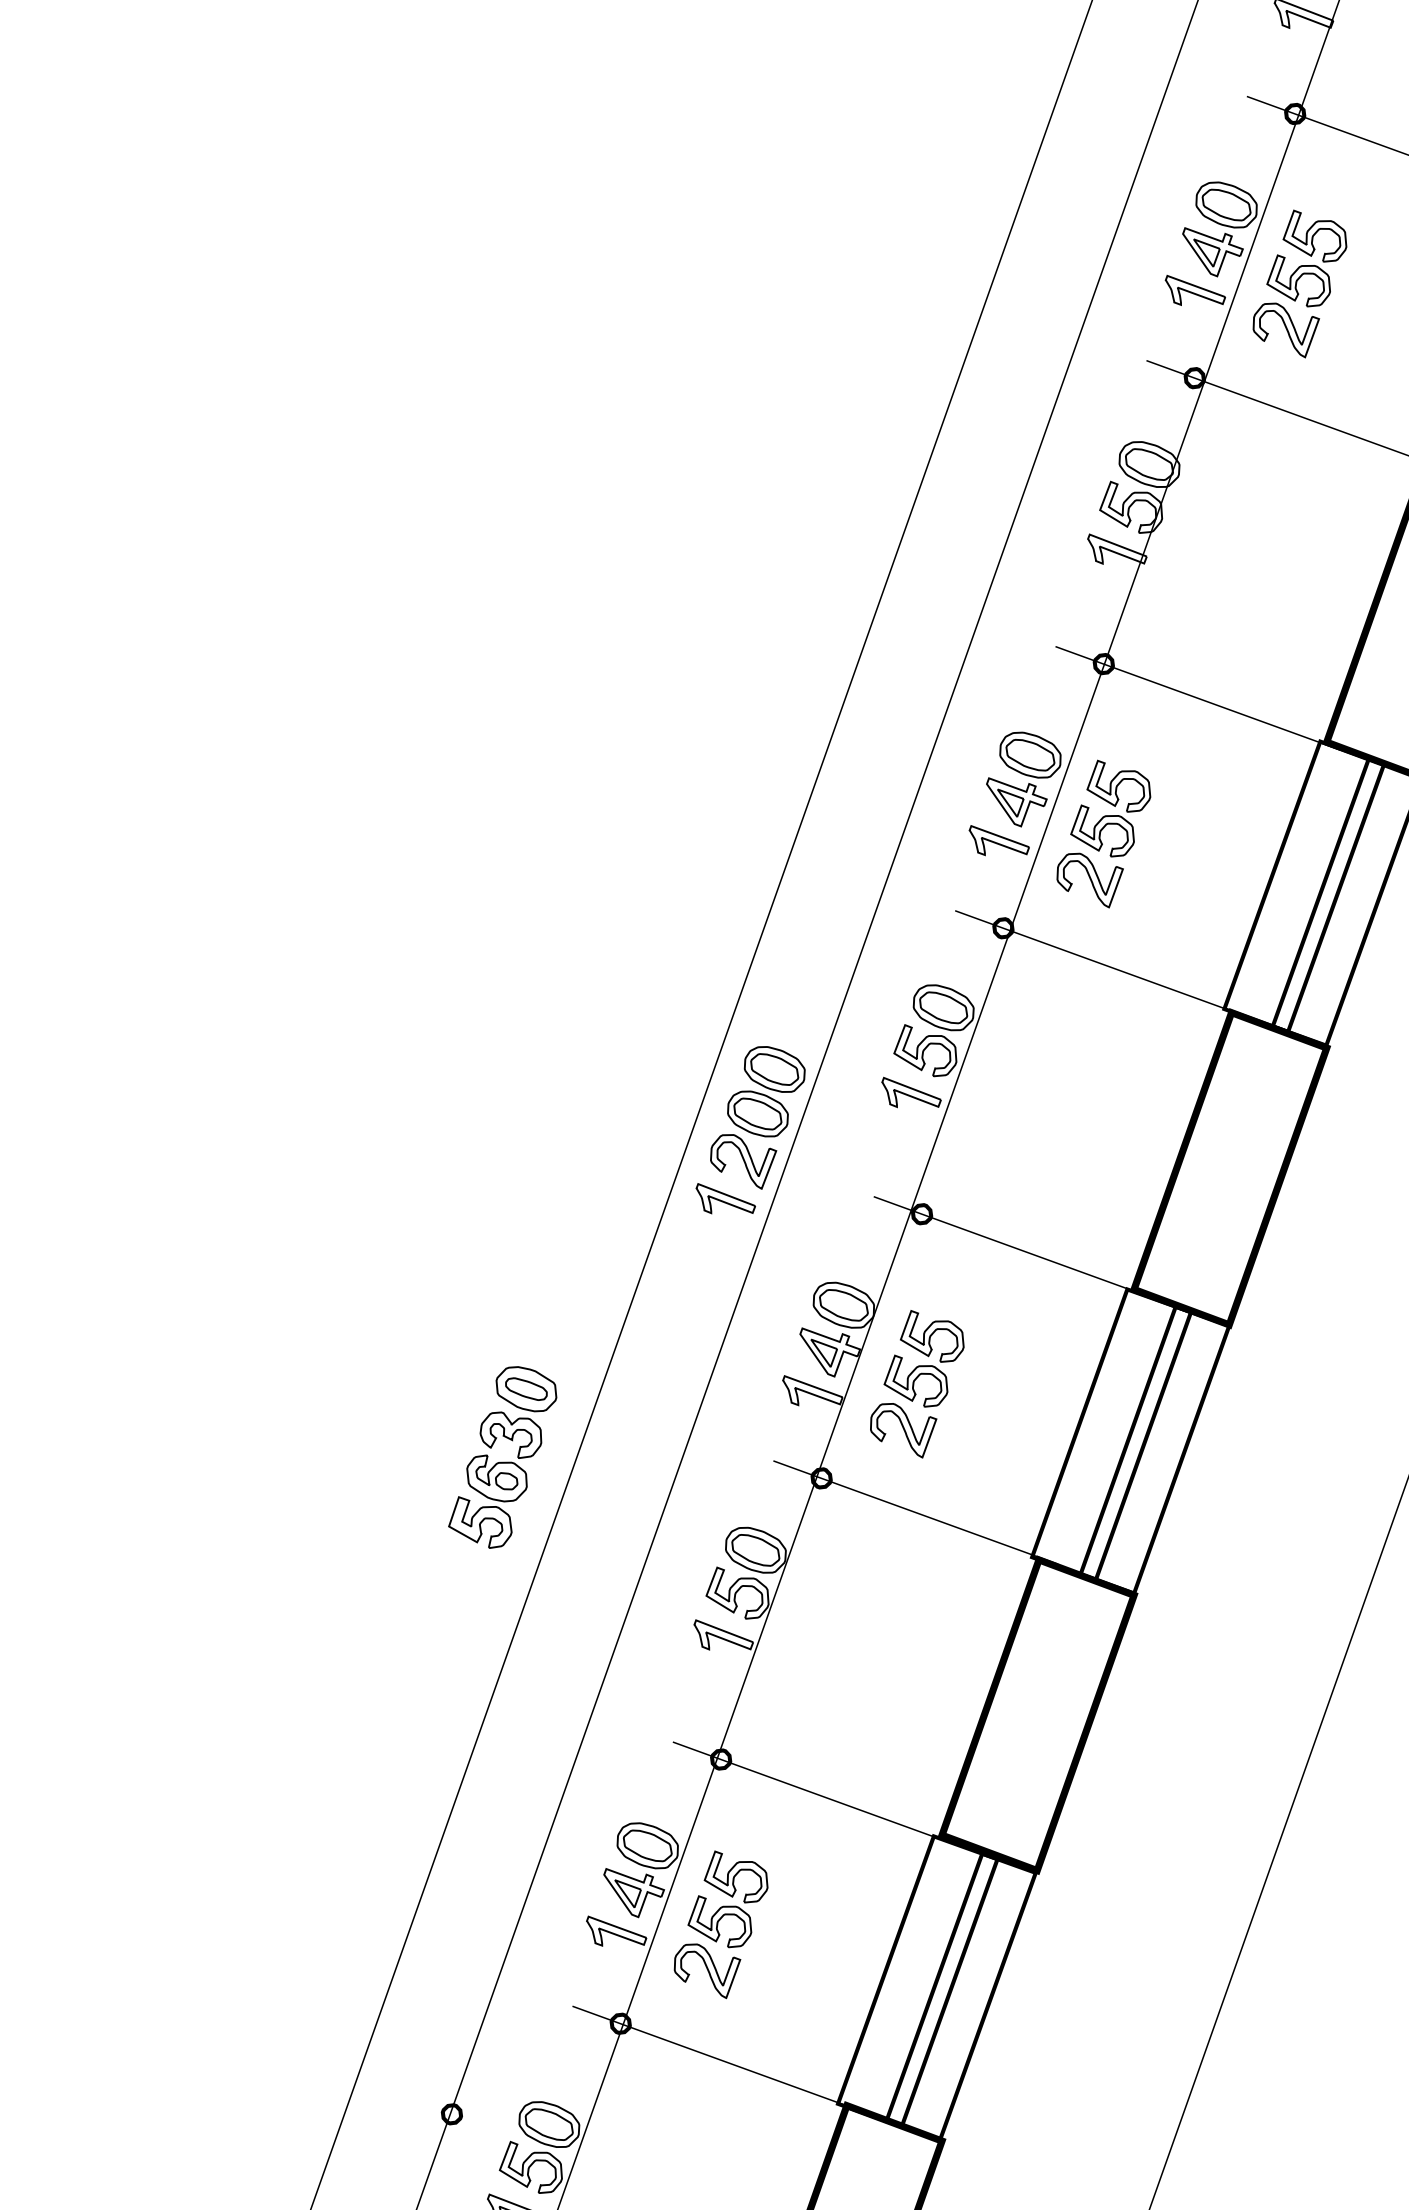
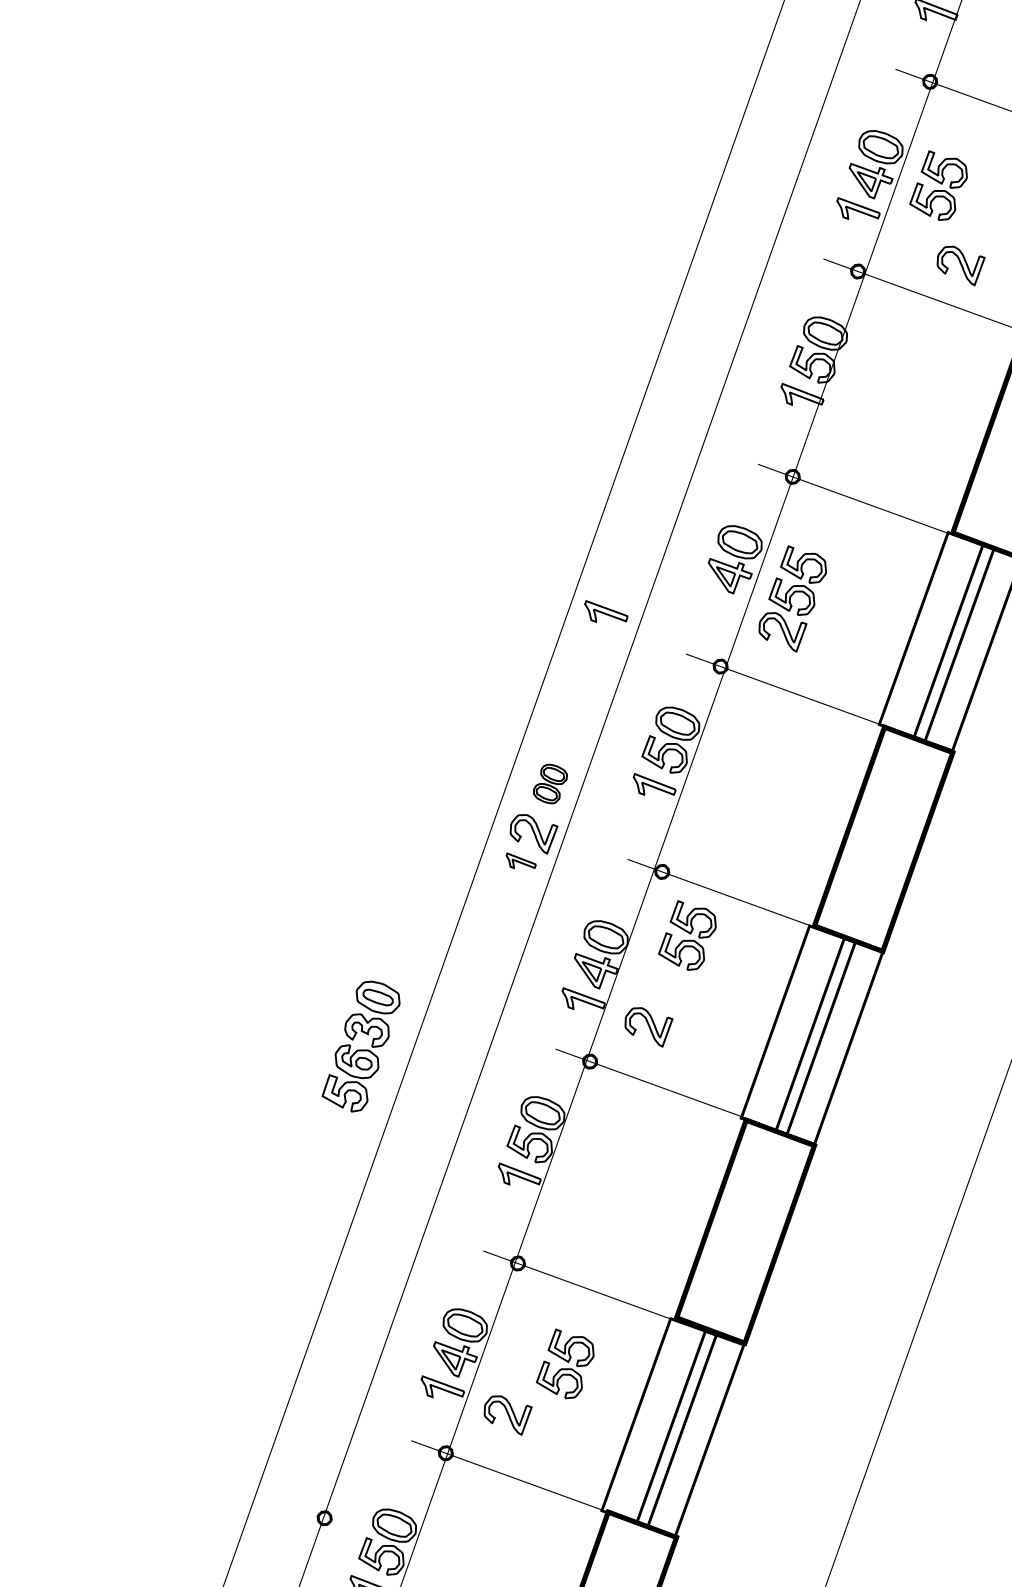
part: (1286, 330) -> (961, 266), moved
part: (998, 840) -> (605, 611), moved
part: (766, 1091) -> (550, 783), size x0.6
part: (725, 1198) -> (521, 860), size x0.7
part: (923, 1358) -> (686, 935), moved
part: (727, 1899) -> (564, 1364), moved

